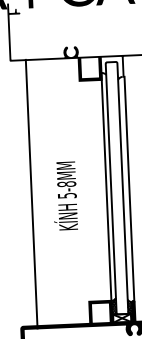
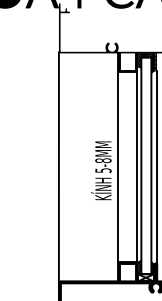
hatch: (111, 69) -> (146, 63), added
line: (84, 191) -> (118, 167), added
line: (31, 193) -> (58, 167), moved

